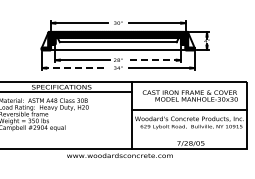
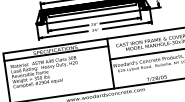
line: (153, 60) -> (120, 20), dashed -> solid
line: (75, 68) -> (63, 35), dashed -> solid

